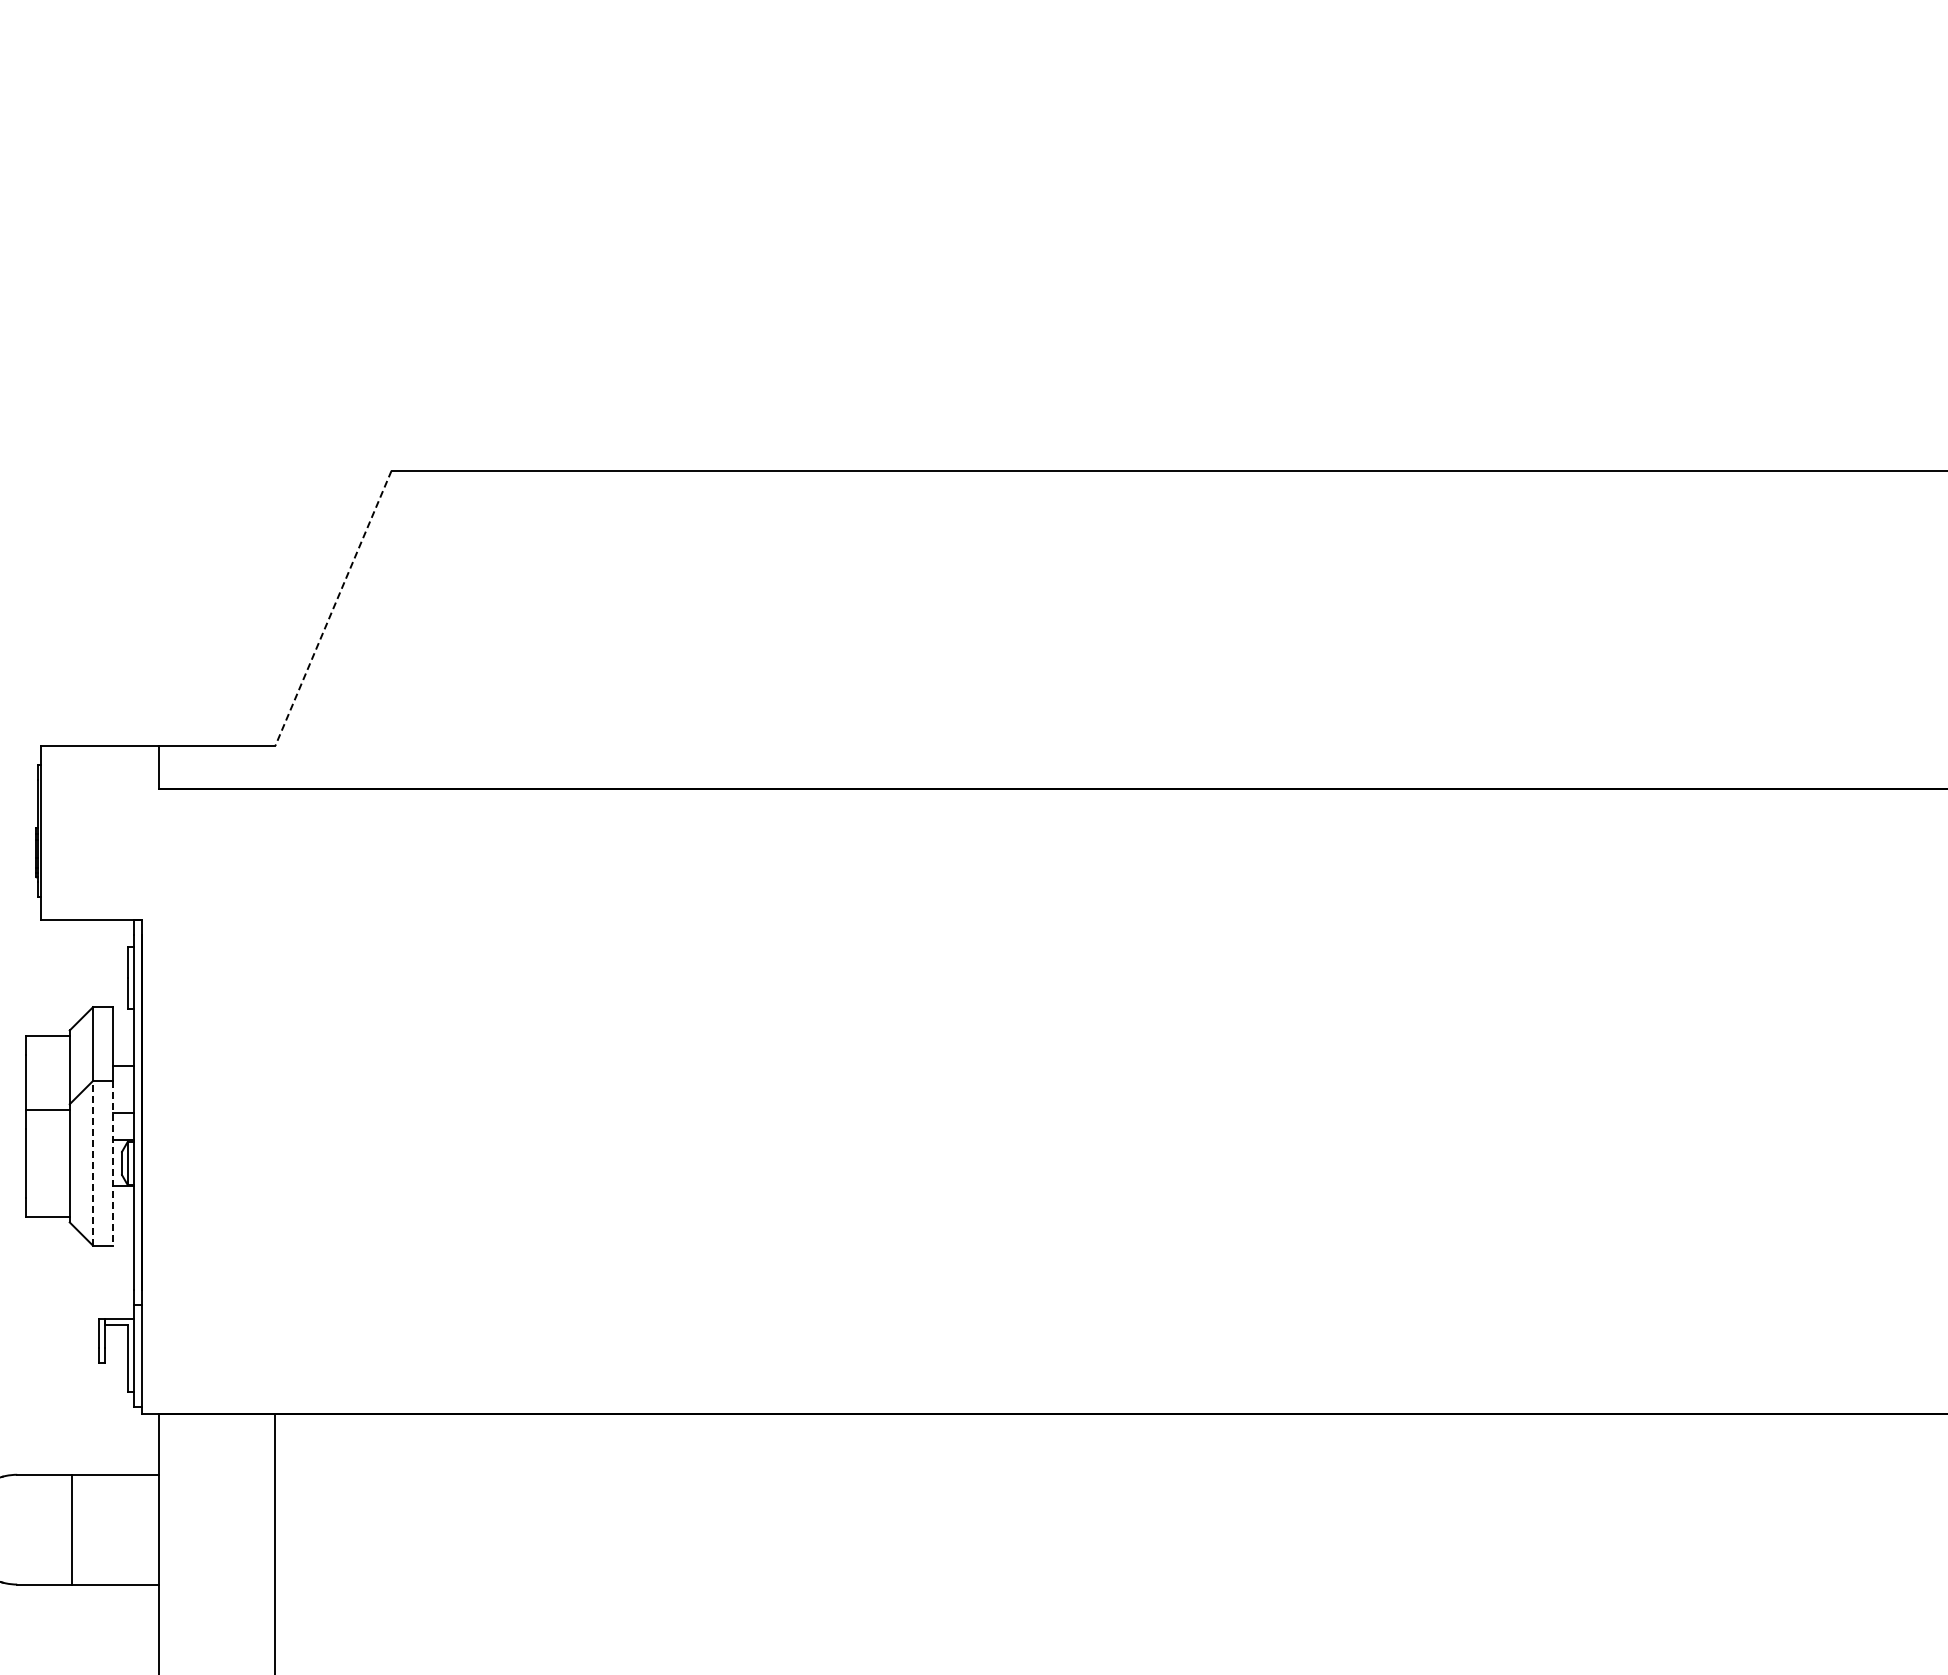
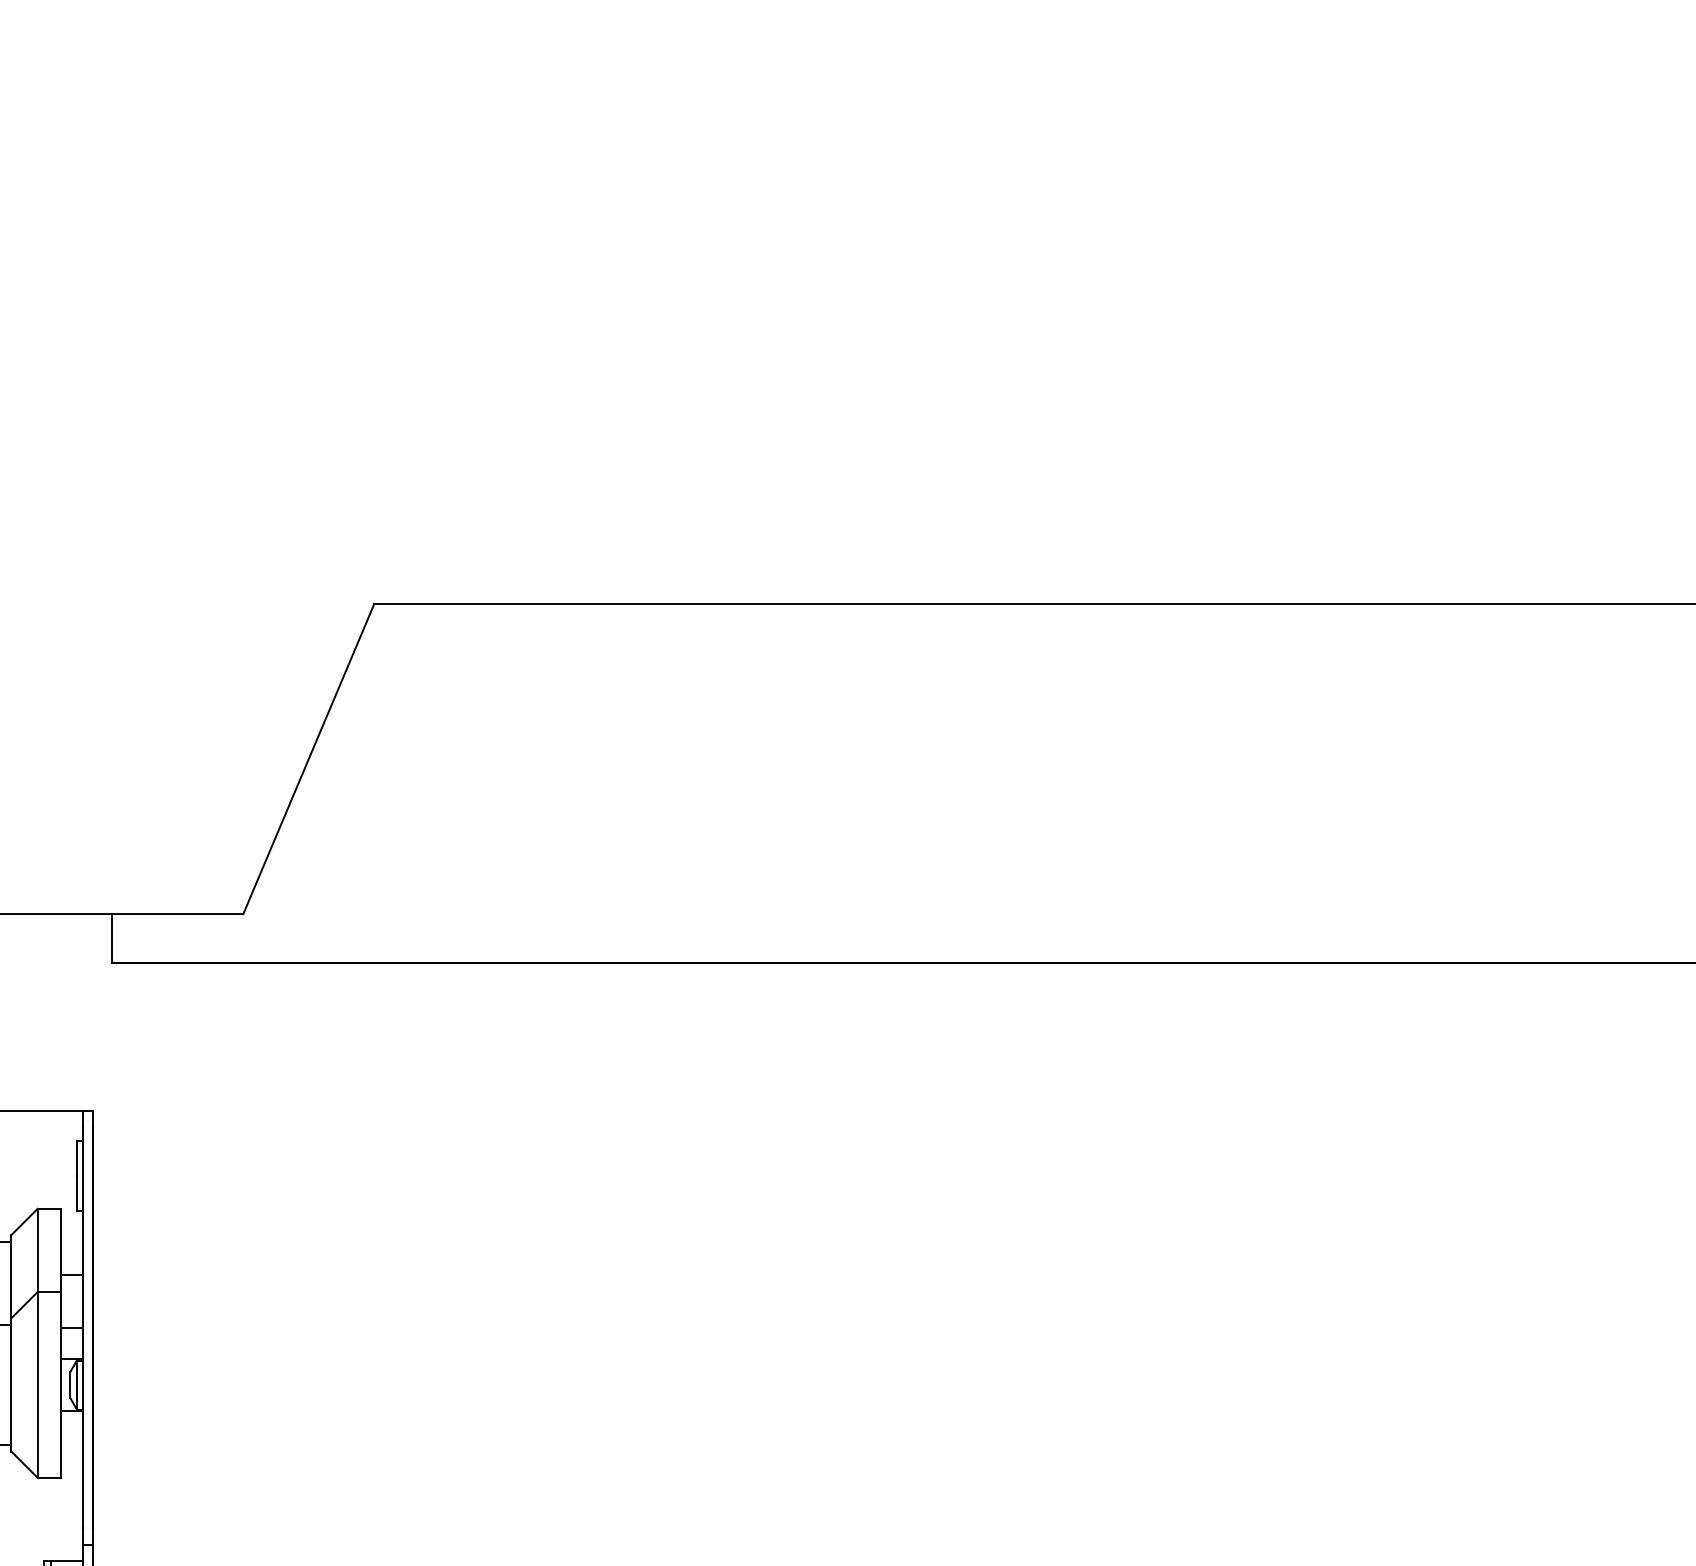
line: (333, 608) -> (308, 759), dashed -> solid
line: (93, 1162) -> (38, 1383), dashed -> solid
line: (113, 1163) -> (60, 1385), dashed -> solid

